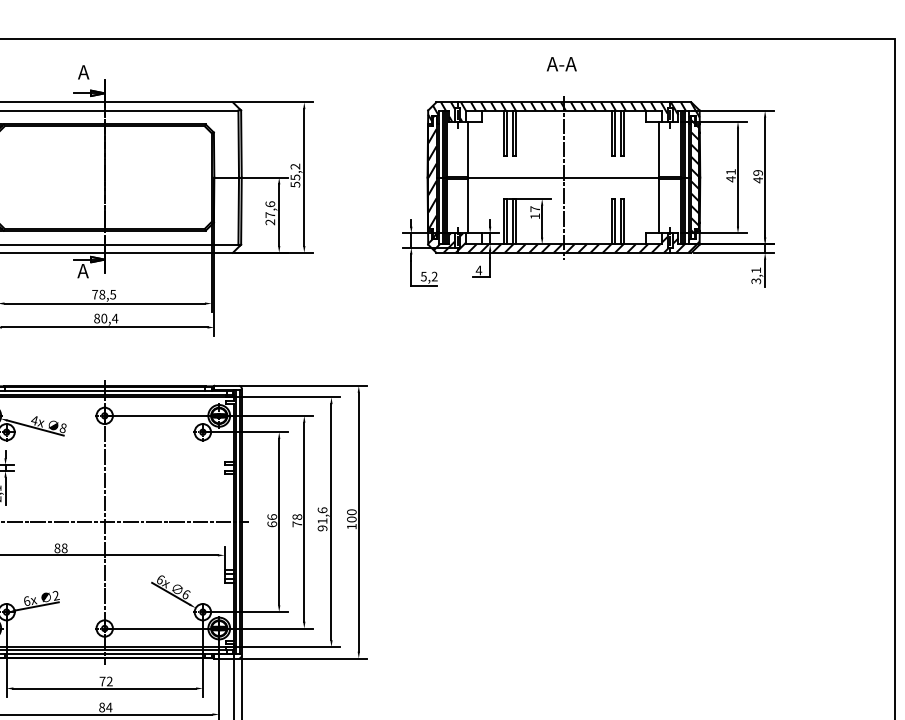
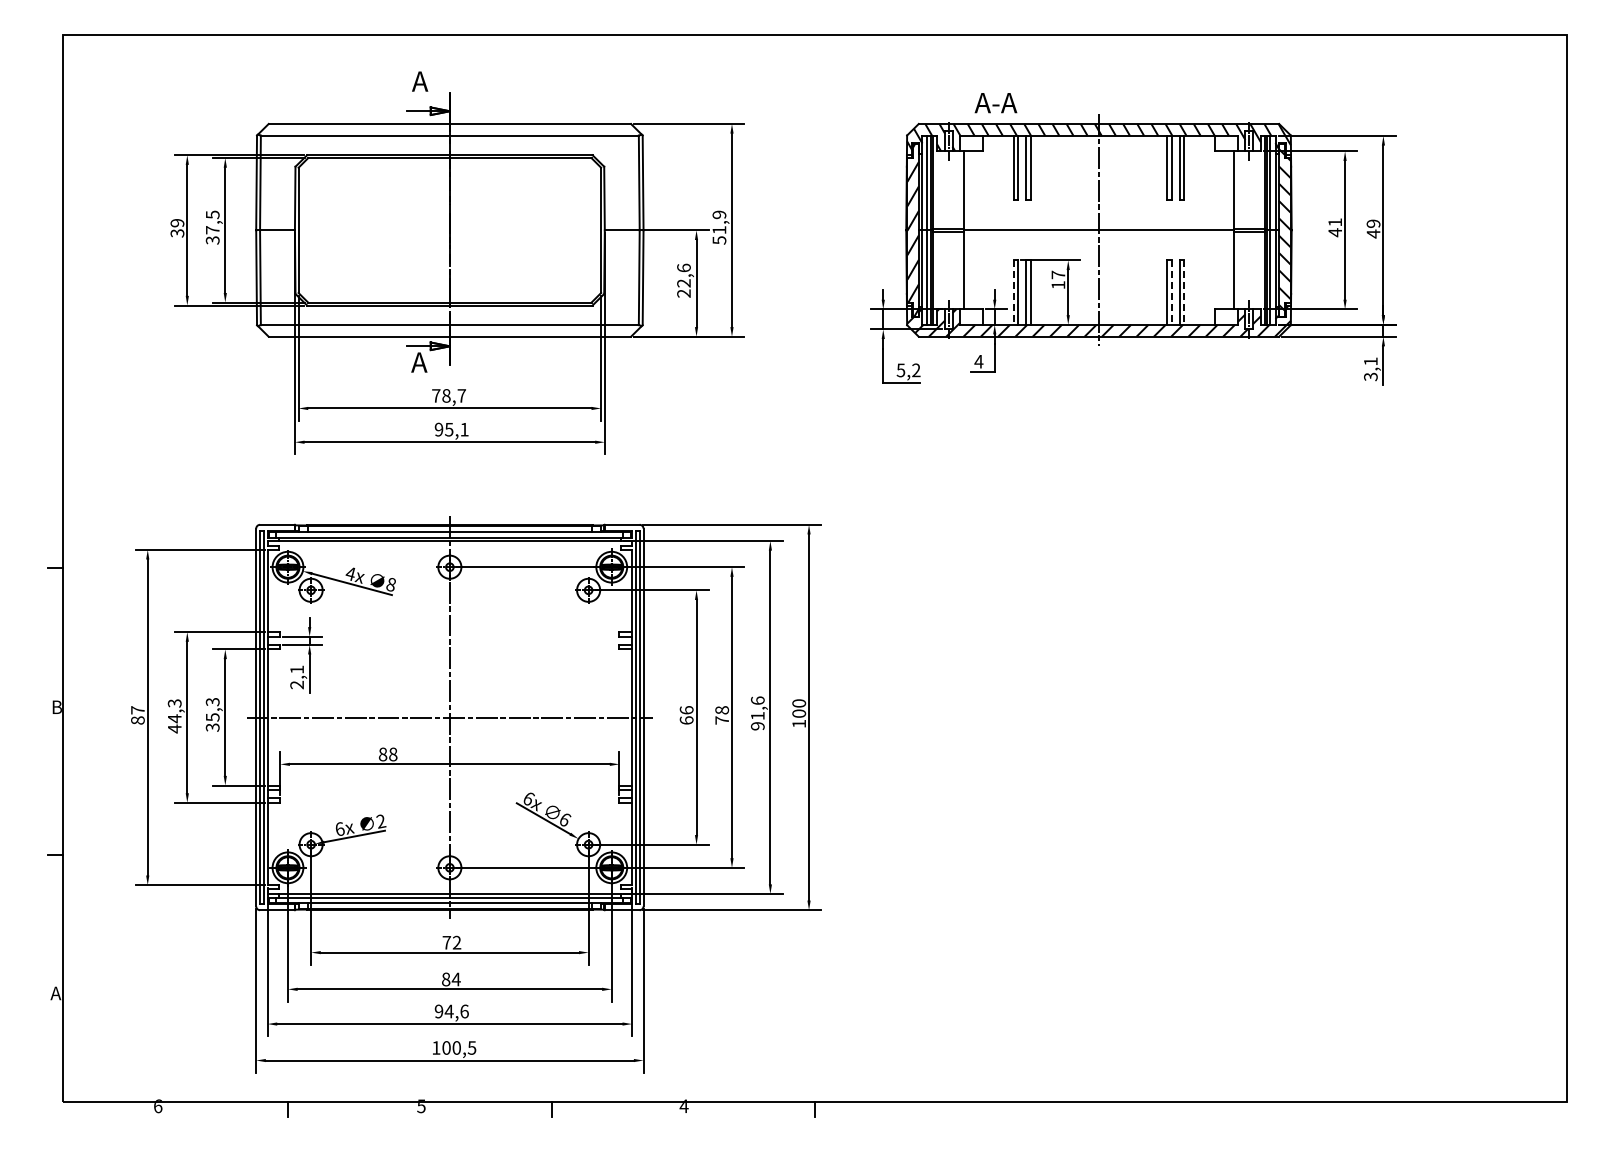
text: (561, 64) -> (995, 103), moved
text: (295, 172) -> (719, 222), 55,2 -> 51,9
text: (270, 215) -> (683, 283), 27,6 -> 22,6
line: (503, 222) -> (1013, 293), solid -> dashed
line: (615, 222) -> (1171, 293), solid -> dashed
line: (624, 222) -> (1184, 293), solid -> dashed
text: (112, 294) -> (461, 395), 78,5 -> 78,7
text: (105, 318) -> (451, 429), 80,4 -> 95,1

